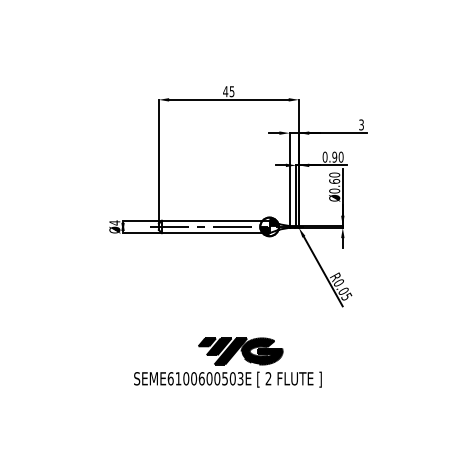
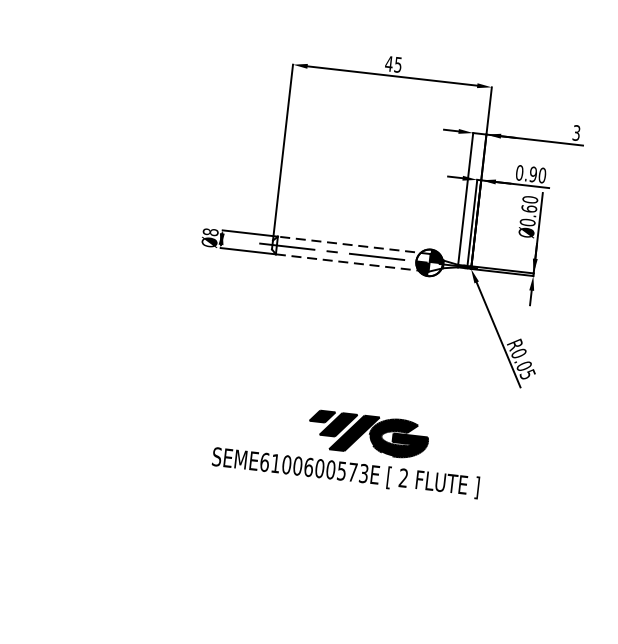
line: (215, 220) -> (353, 245), solid -> dashed
text: (114, 222) -> (210, 231), Ø4 -> Ø8
line: (215, 233) -> (351, 263), solid -> dashed
text: (232, 378) -> (352, 471), SEME6100600503E -> SEME6100600573E

